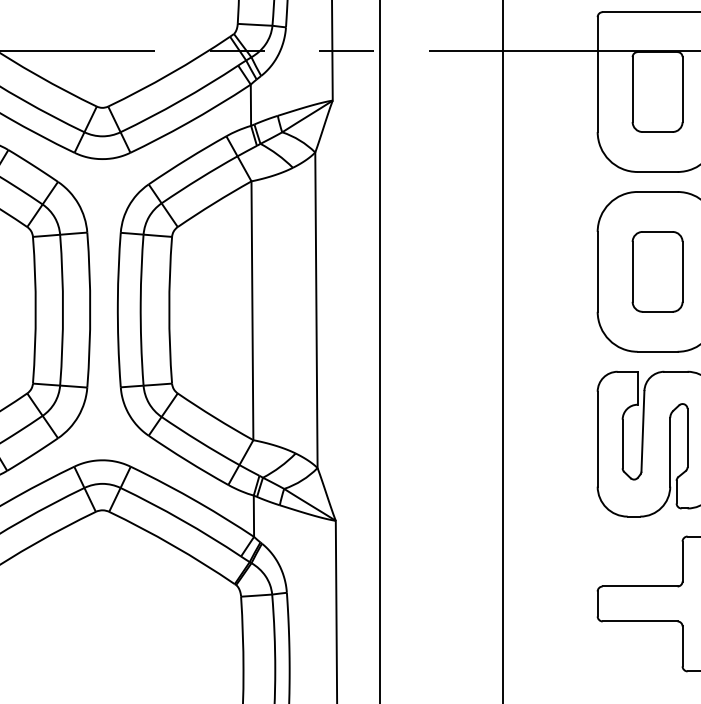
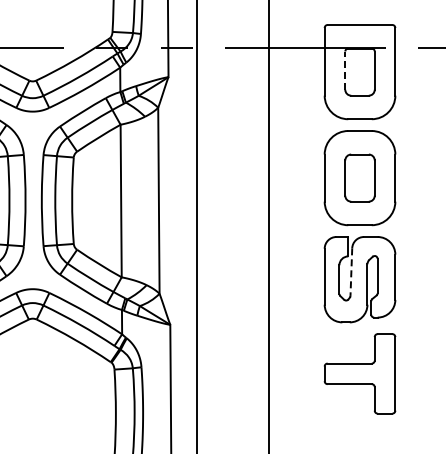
line: (632, 89) -> (345, 70), solid -> dashed
line: (643, 432) -> (351, 272), solid -> dashed

